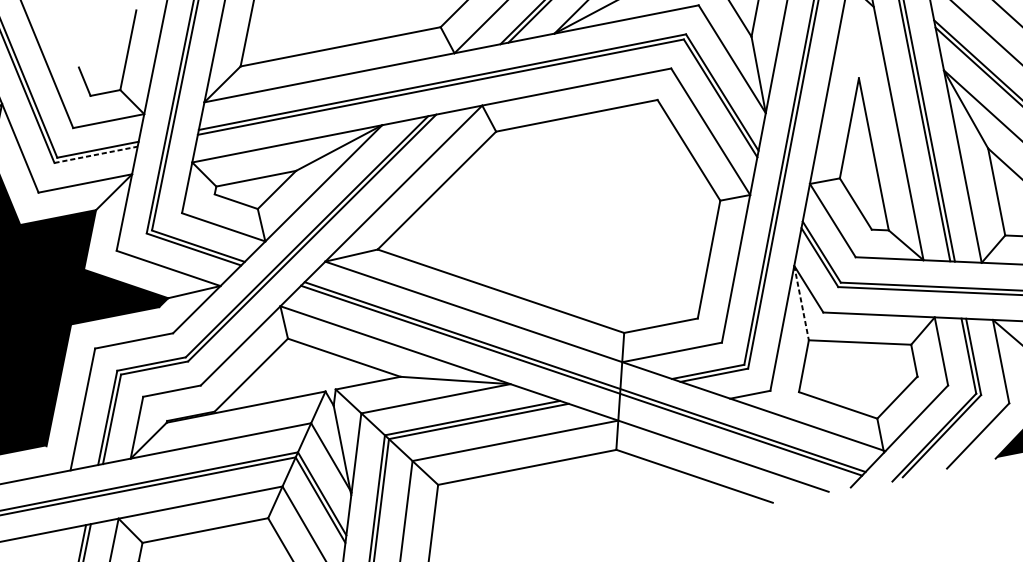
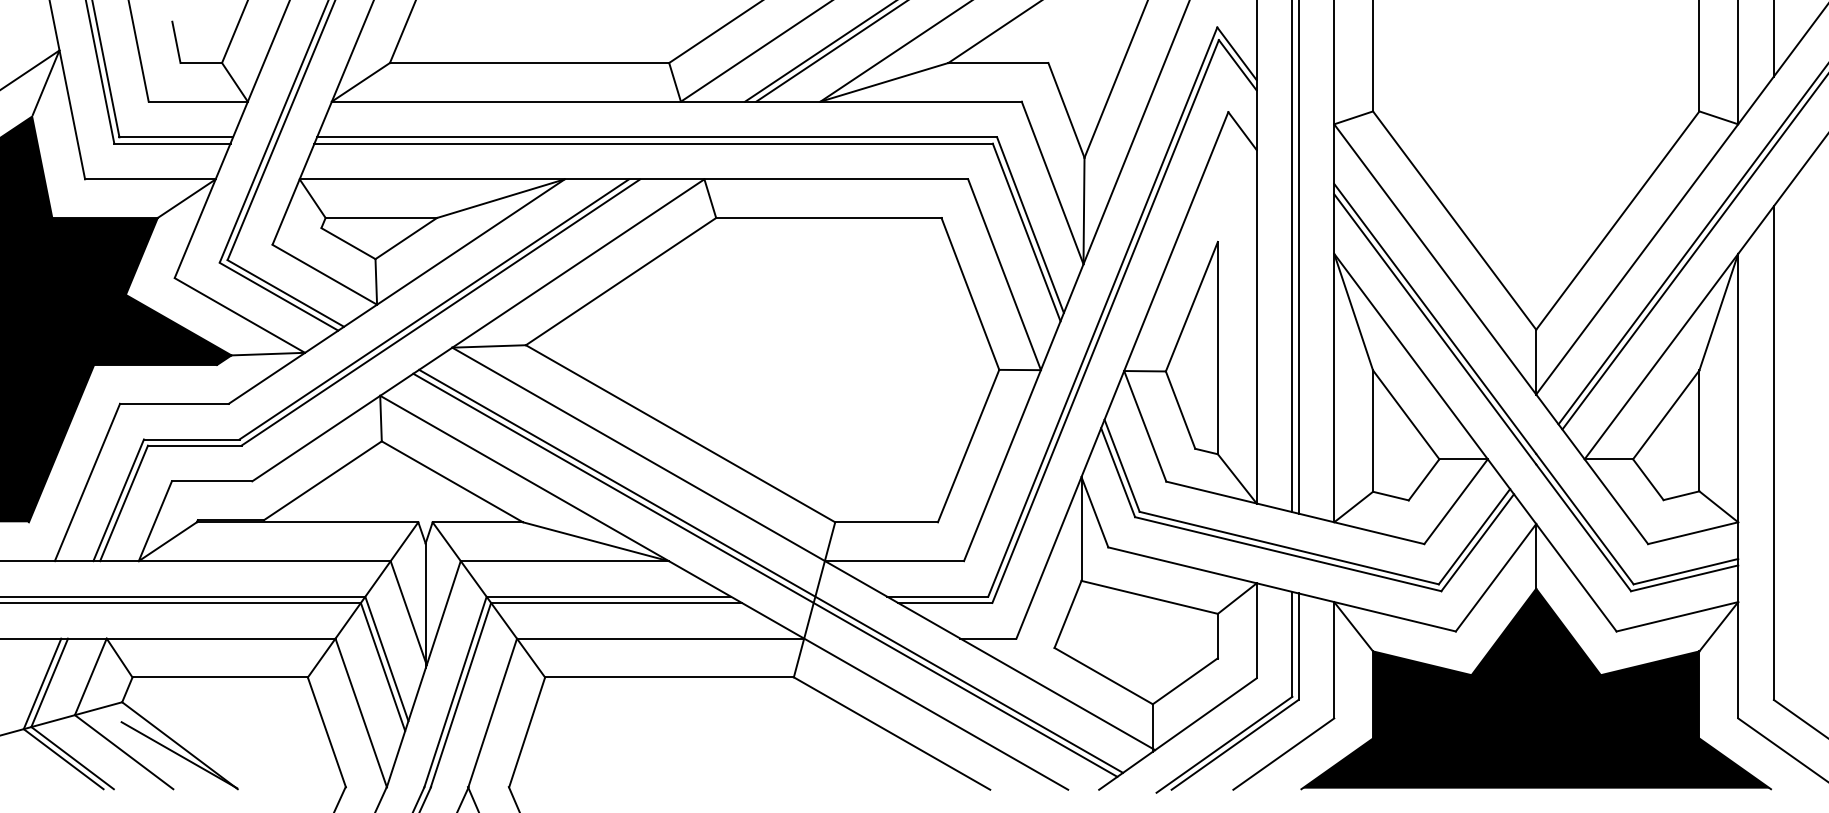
line: (96, 154) -> (172, 143), dashed -> solid
line: (801, 302) -> (1081, 528), dashed -> solid

